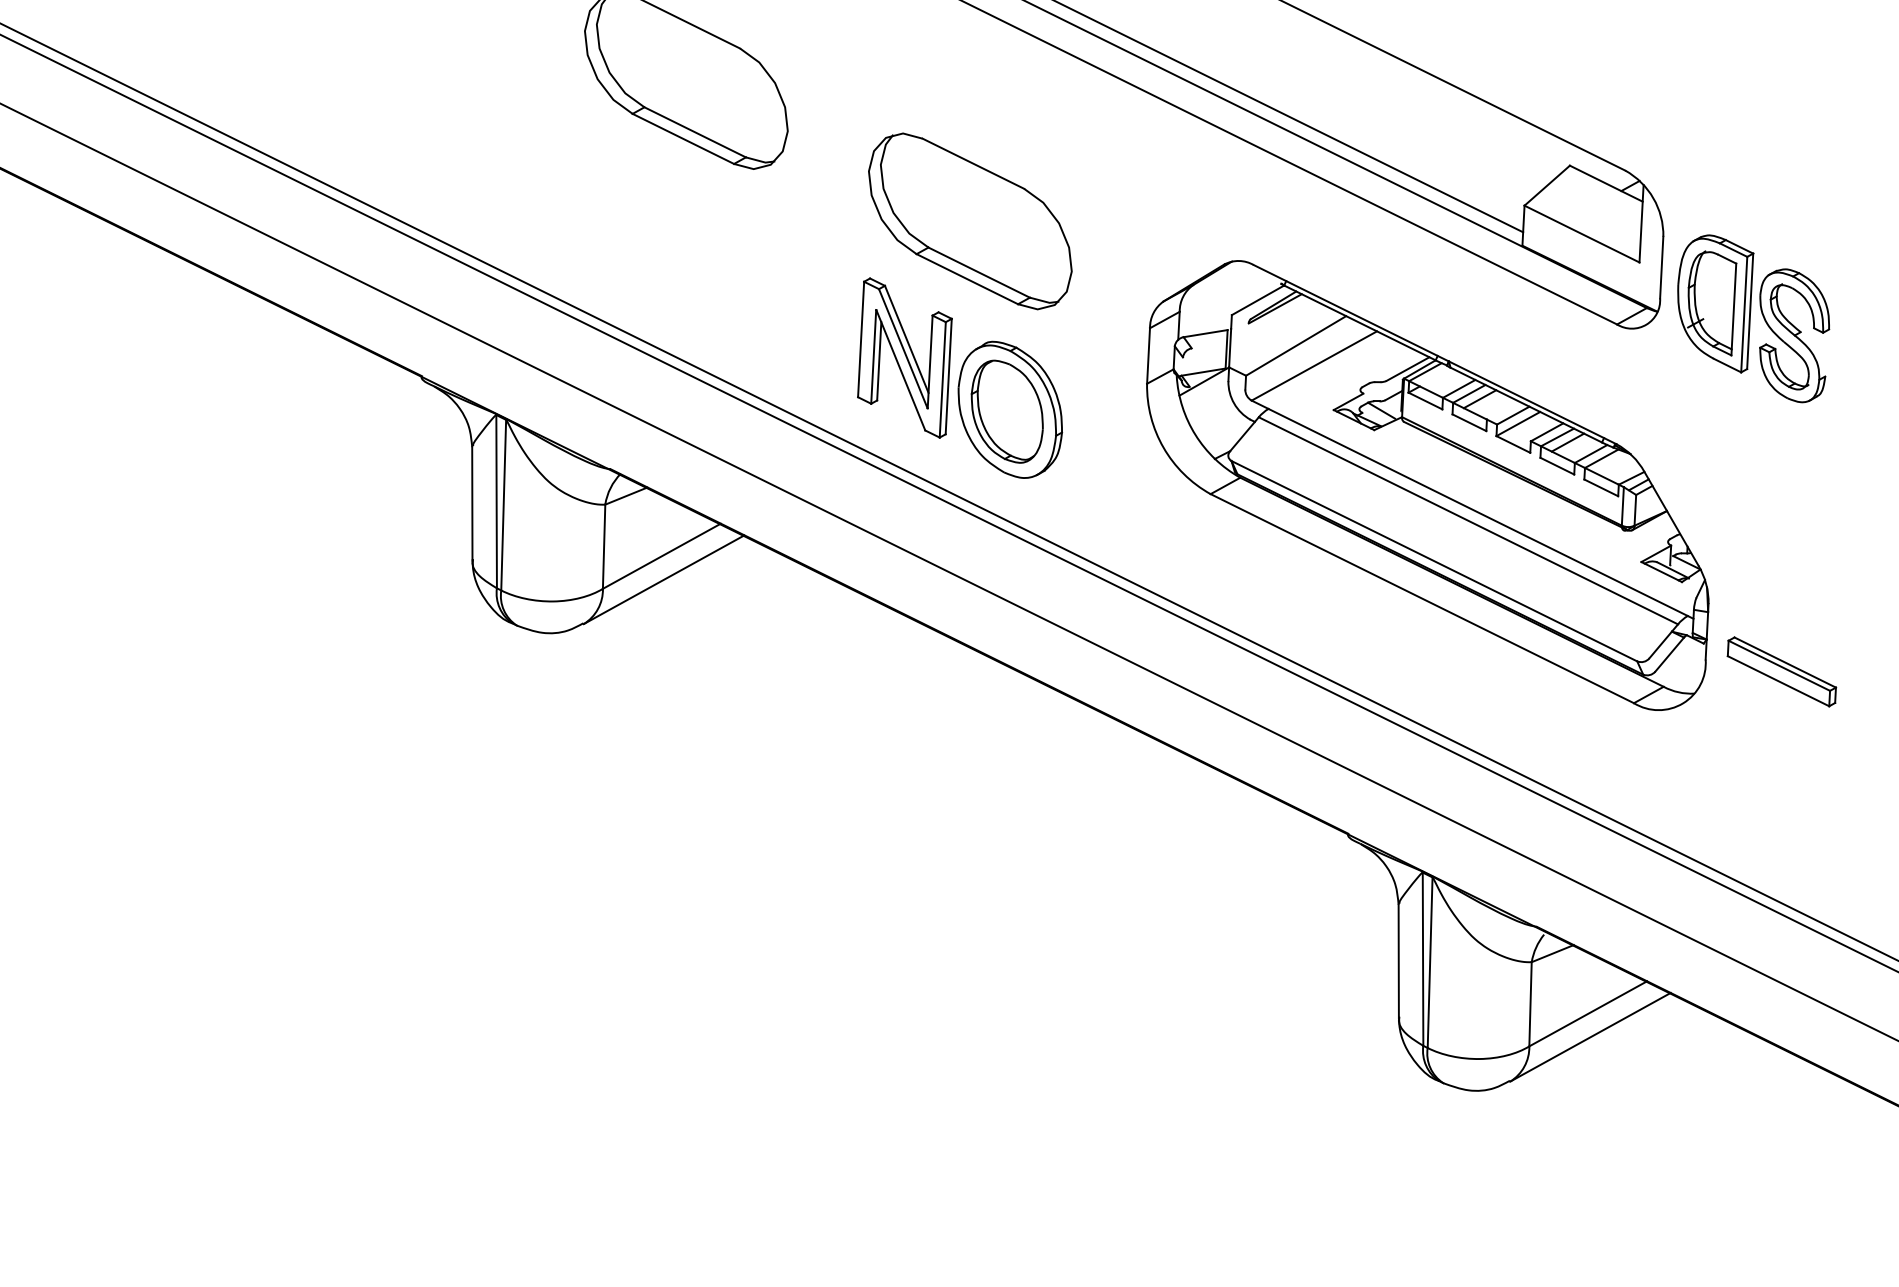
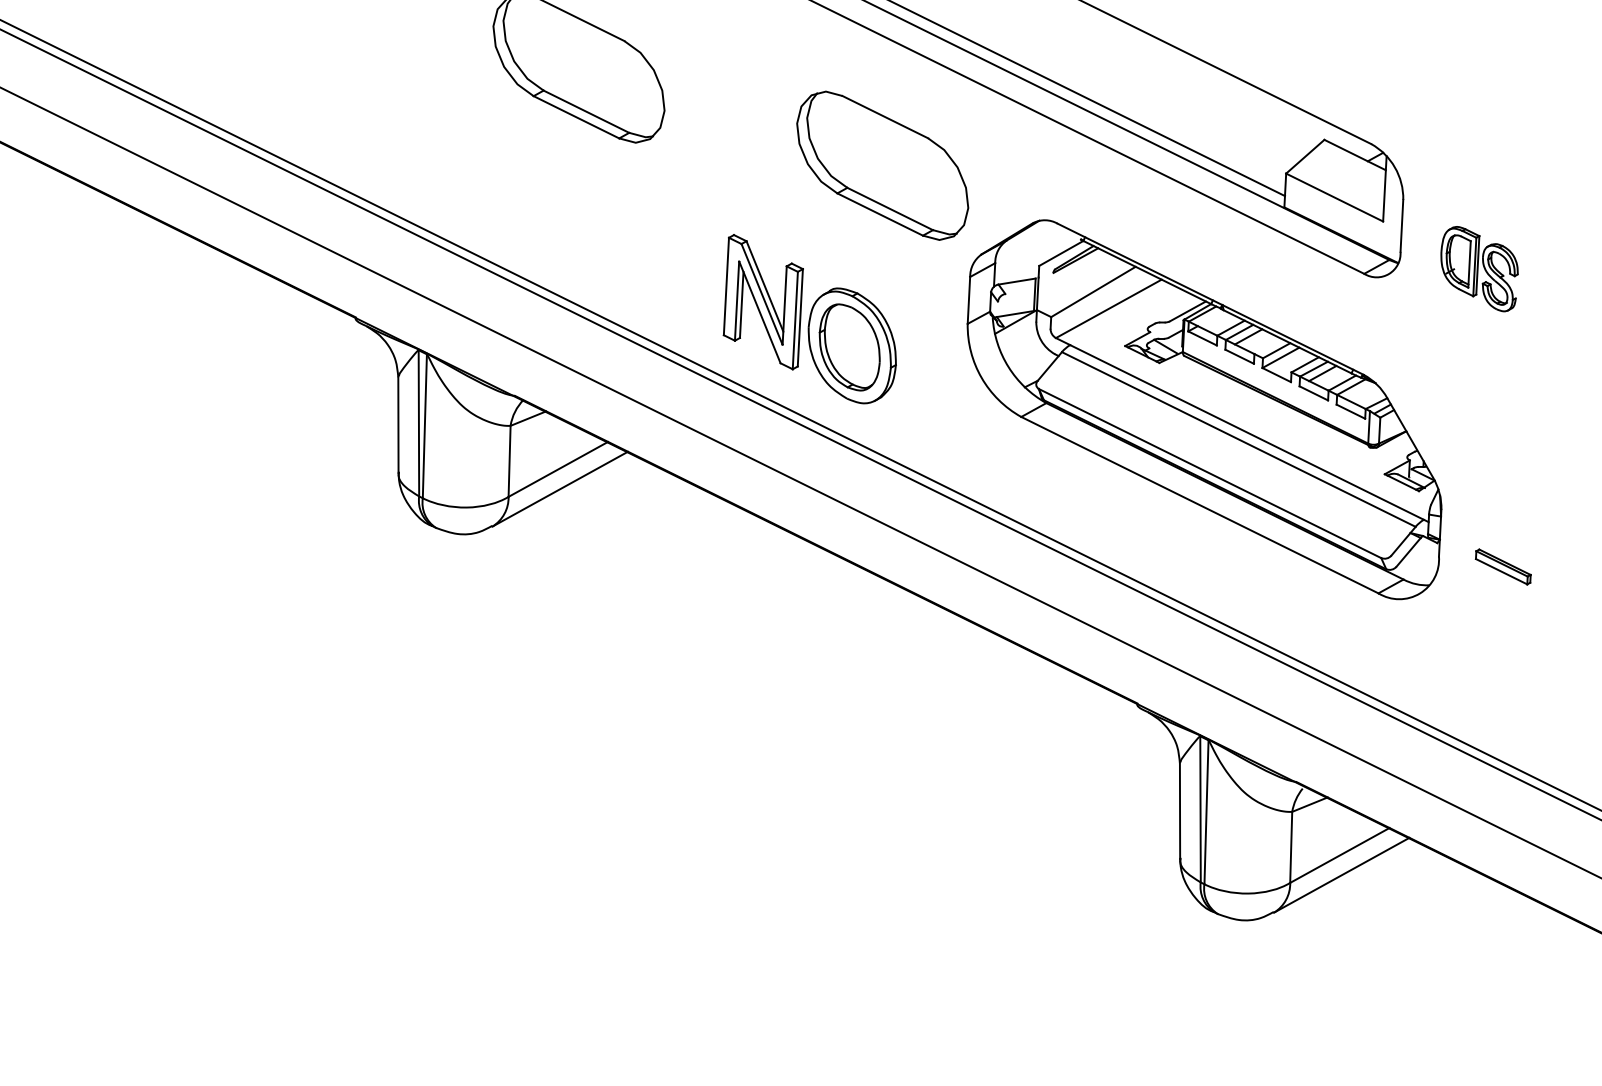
part: (970, 221) -> (882, 165), moved
part: (1753, 318) -> (1479, 268), size x0.6
part: (1781, 671) -> (1502, 566), size x0.6

